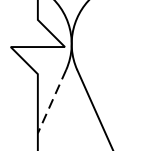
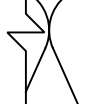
line: (51, 100) -> (35, 69), dashed -> solid

